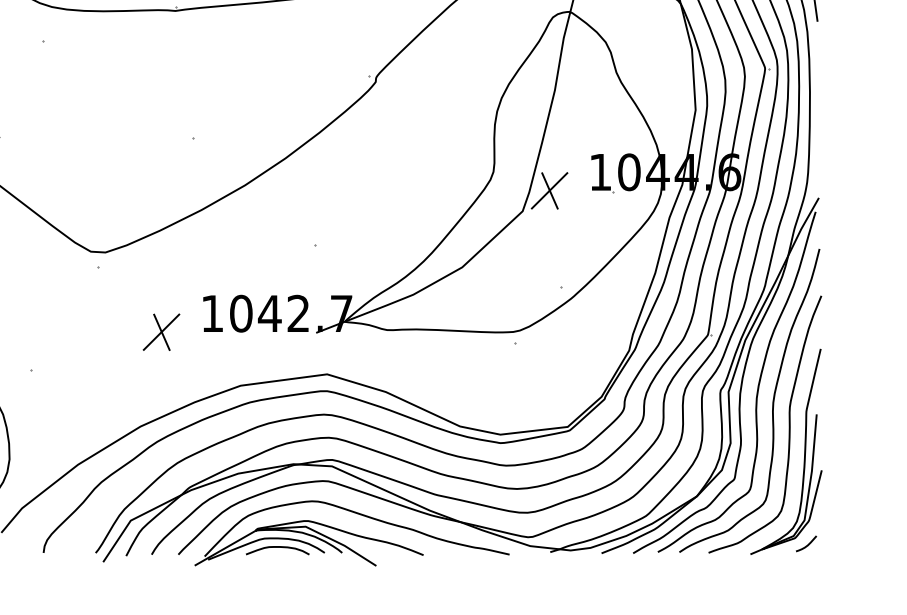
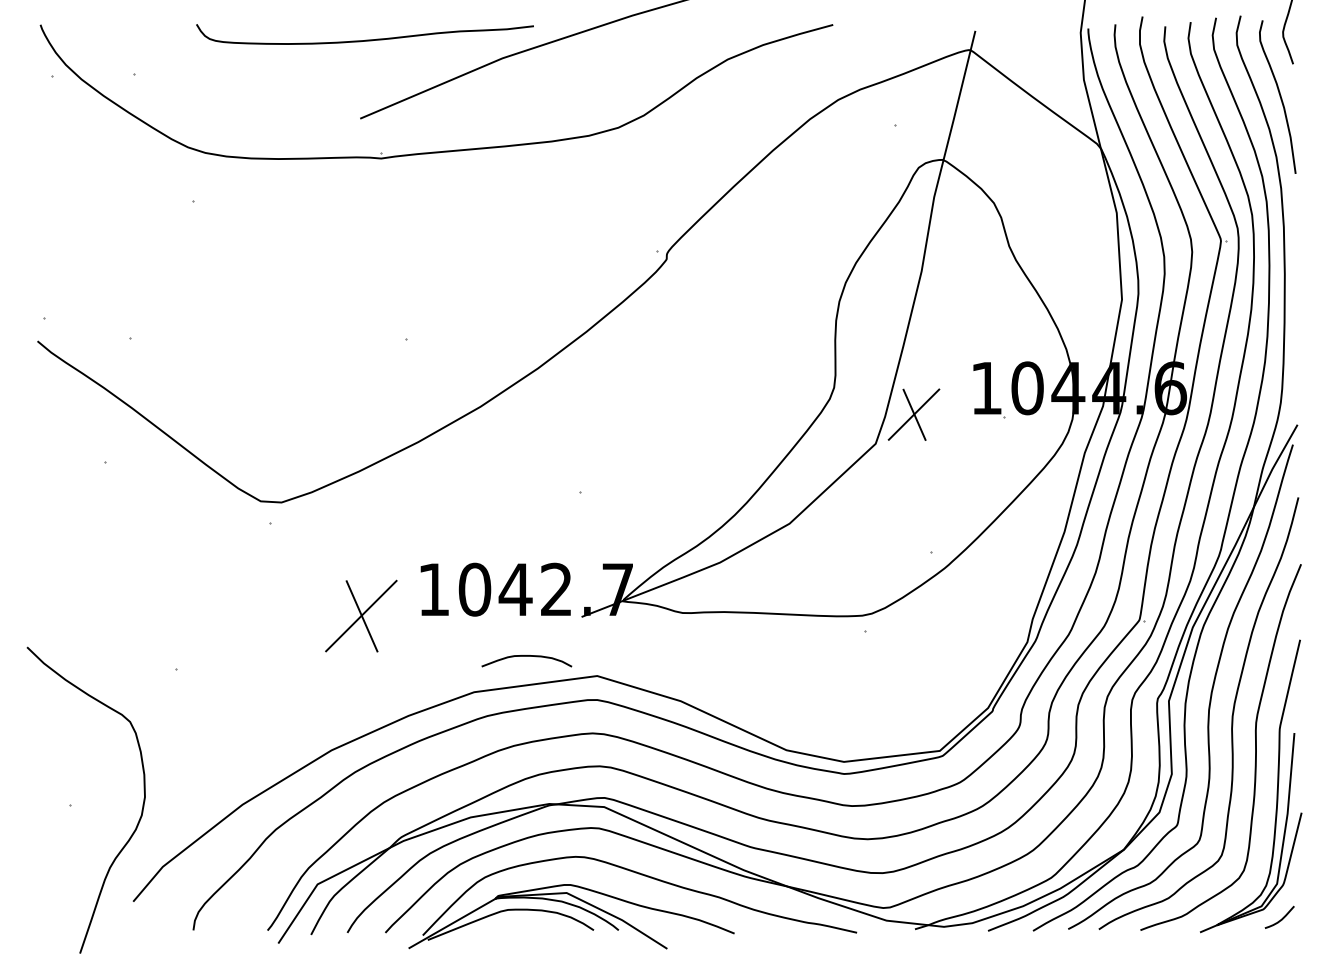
part: (161, 331) -> (361, 615), size x1.4
curve: (277, 547) -> (526, 656), moved

